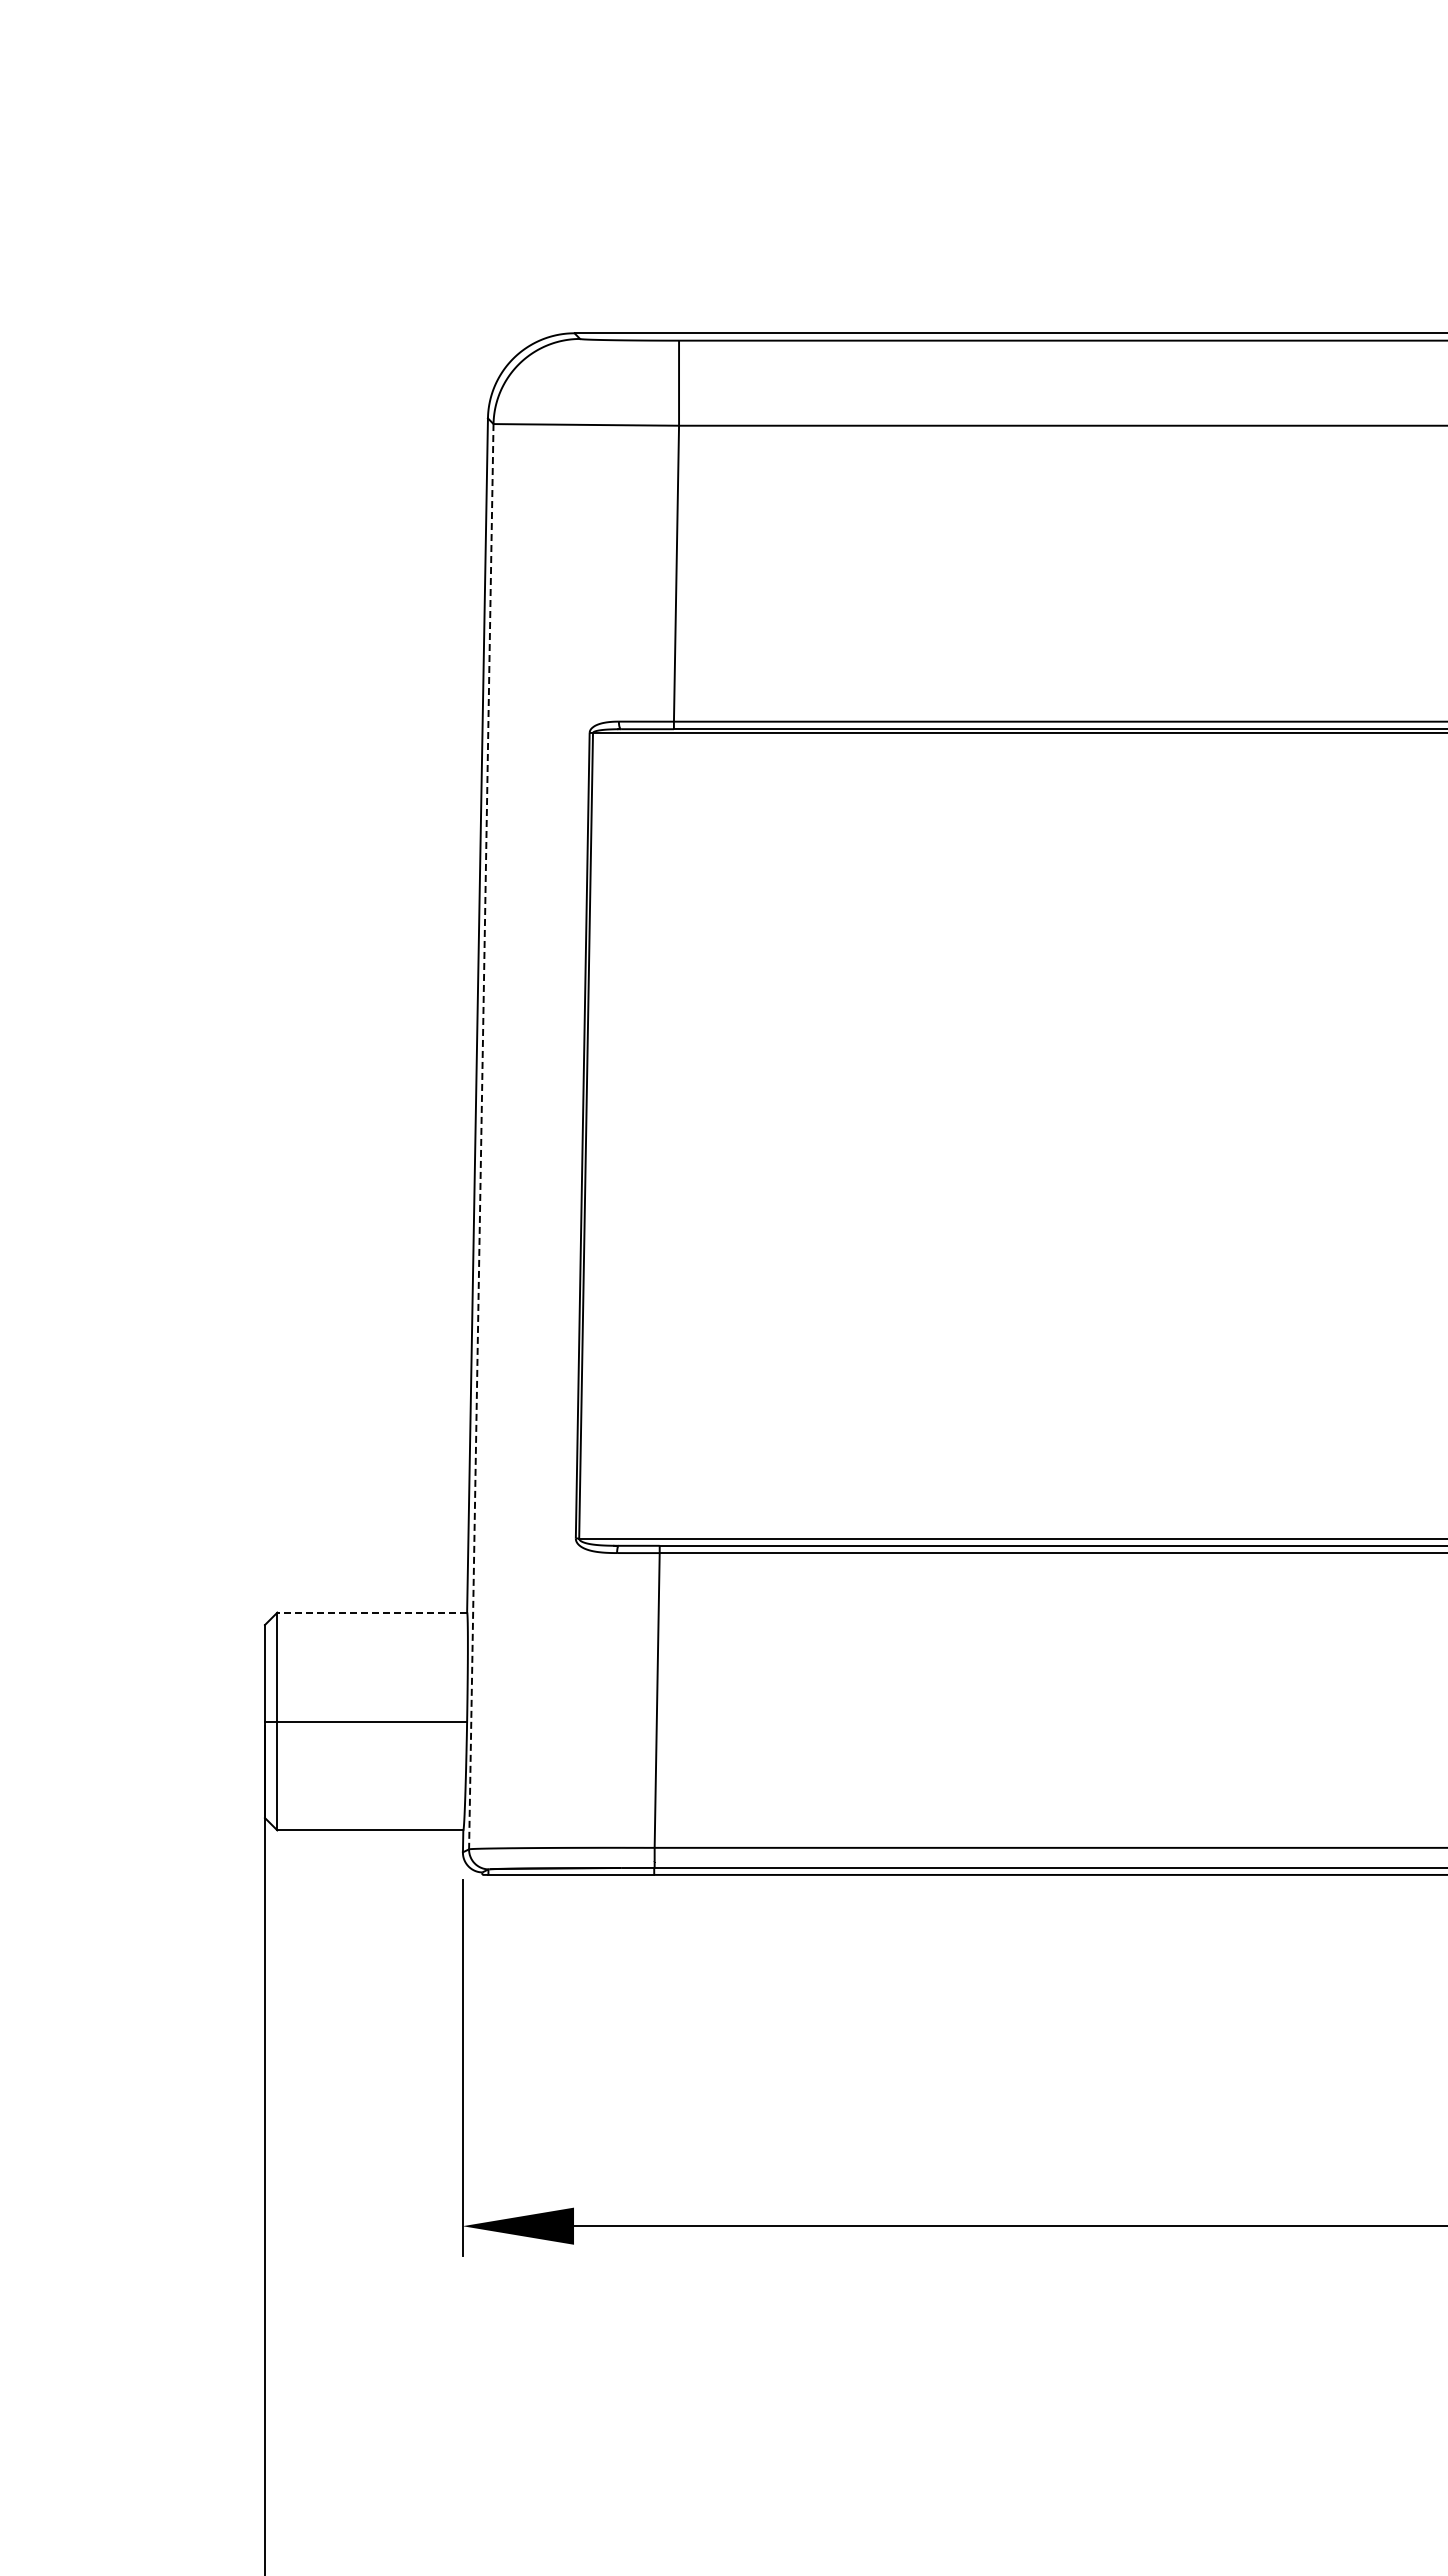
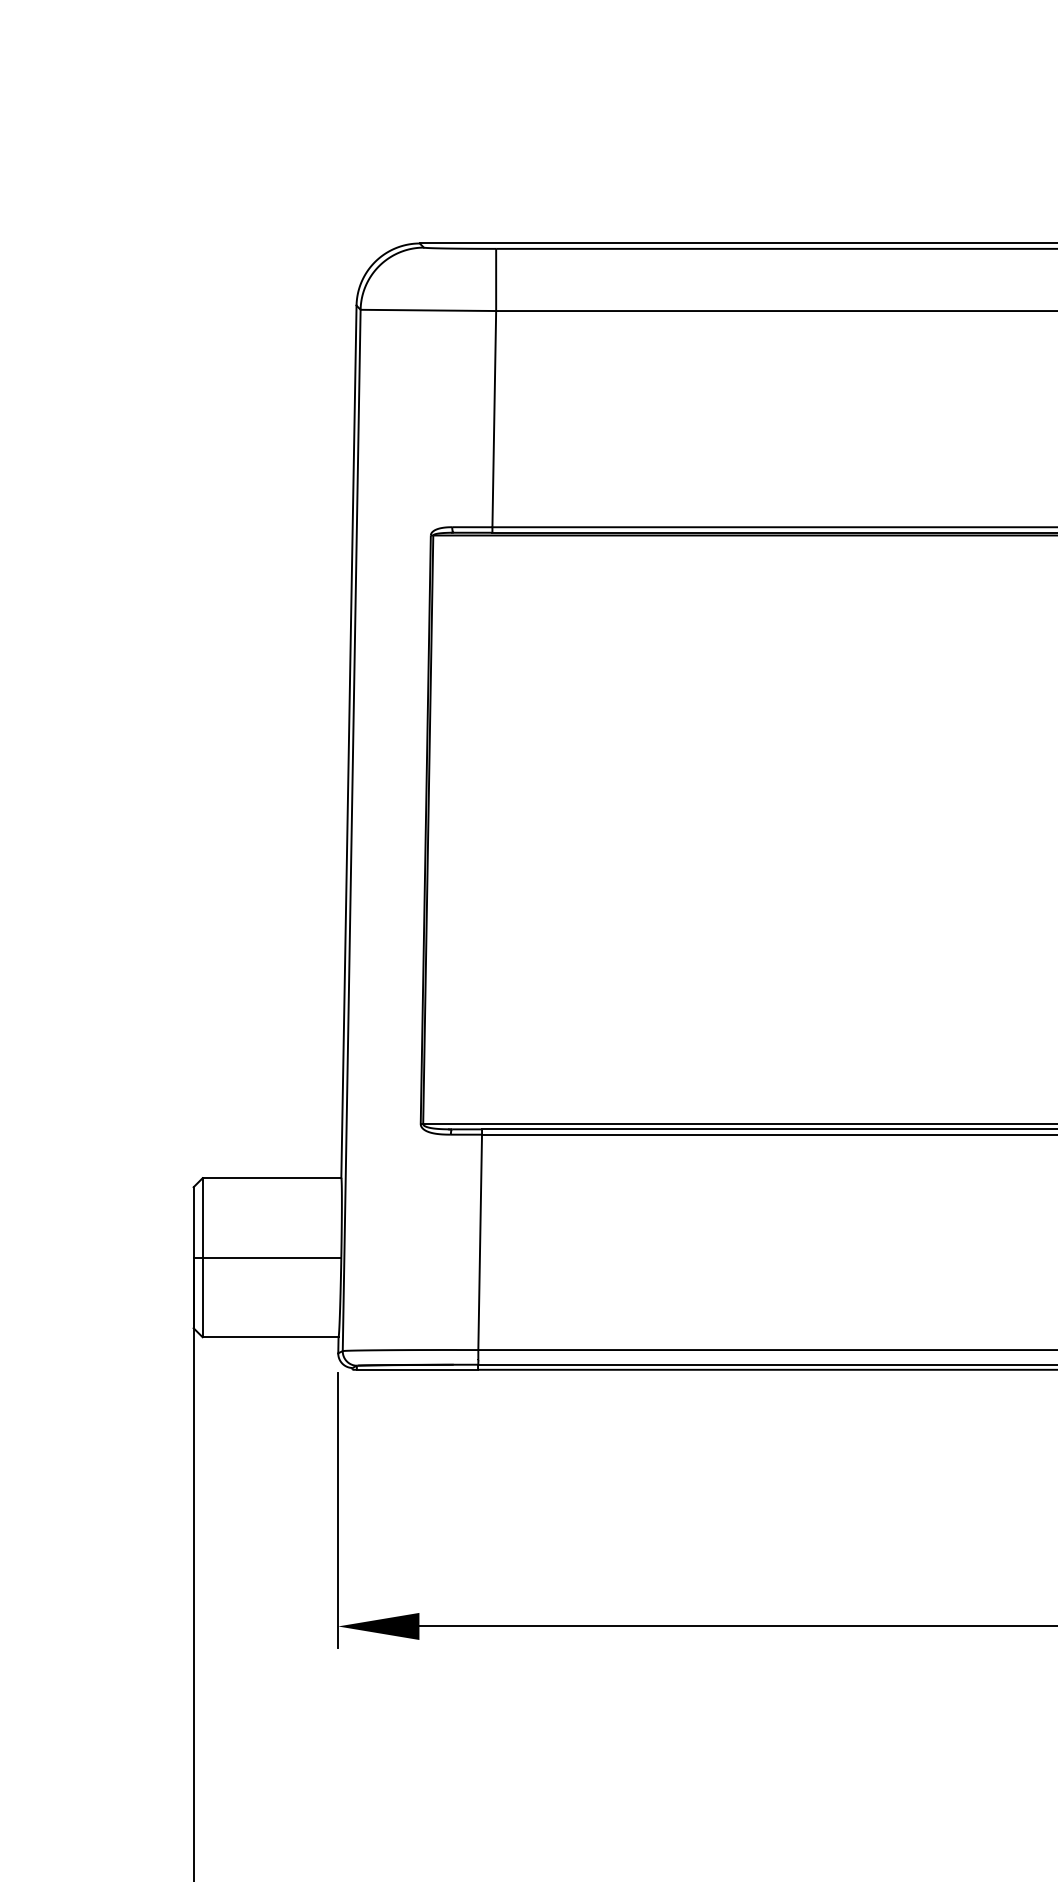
line: (481, 1136) -> (351, 830), dashed -> solid
line: (372, 1612) -> (272, 1178), dashed -> solid

